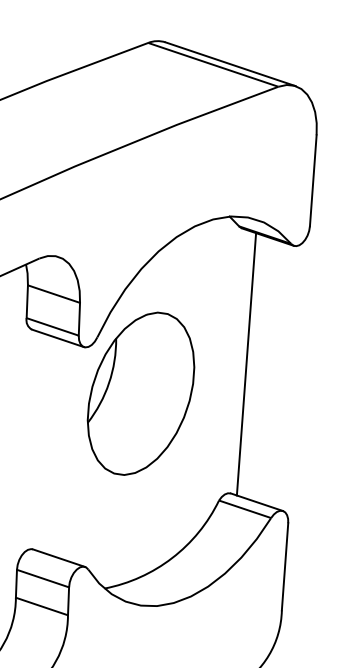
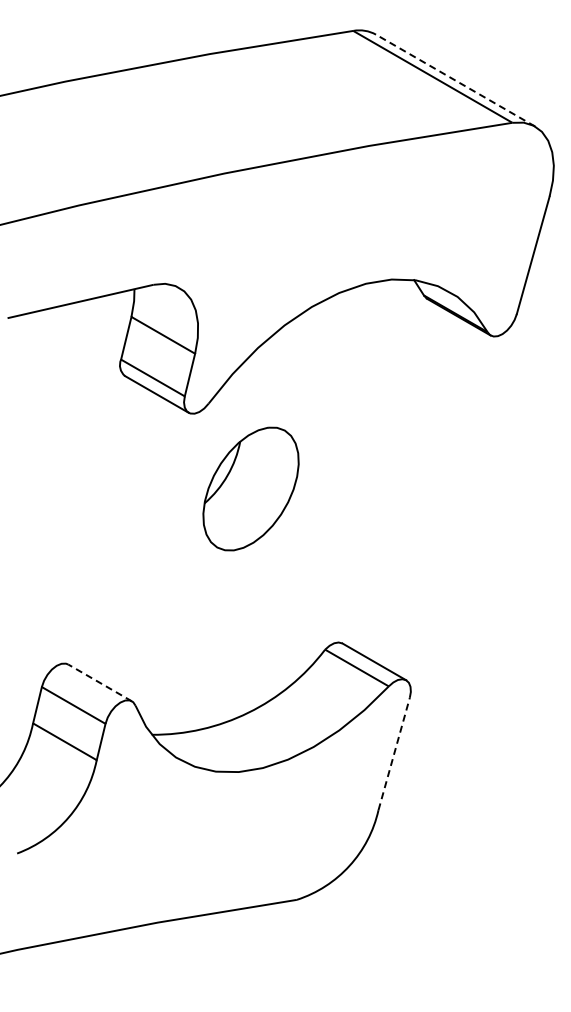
line: (230, 64) -> (455, 80), solid -> dashed
line: (245, 363) -> (396, 477), removed
part: (140, 393) -> (250, 488), size x0.6
line: (59, 557) -> (100, 682), solid -> dashed
line: (285, 566) -> (394, 753), solid -> dashed

